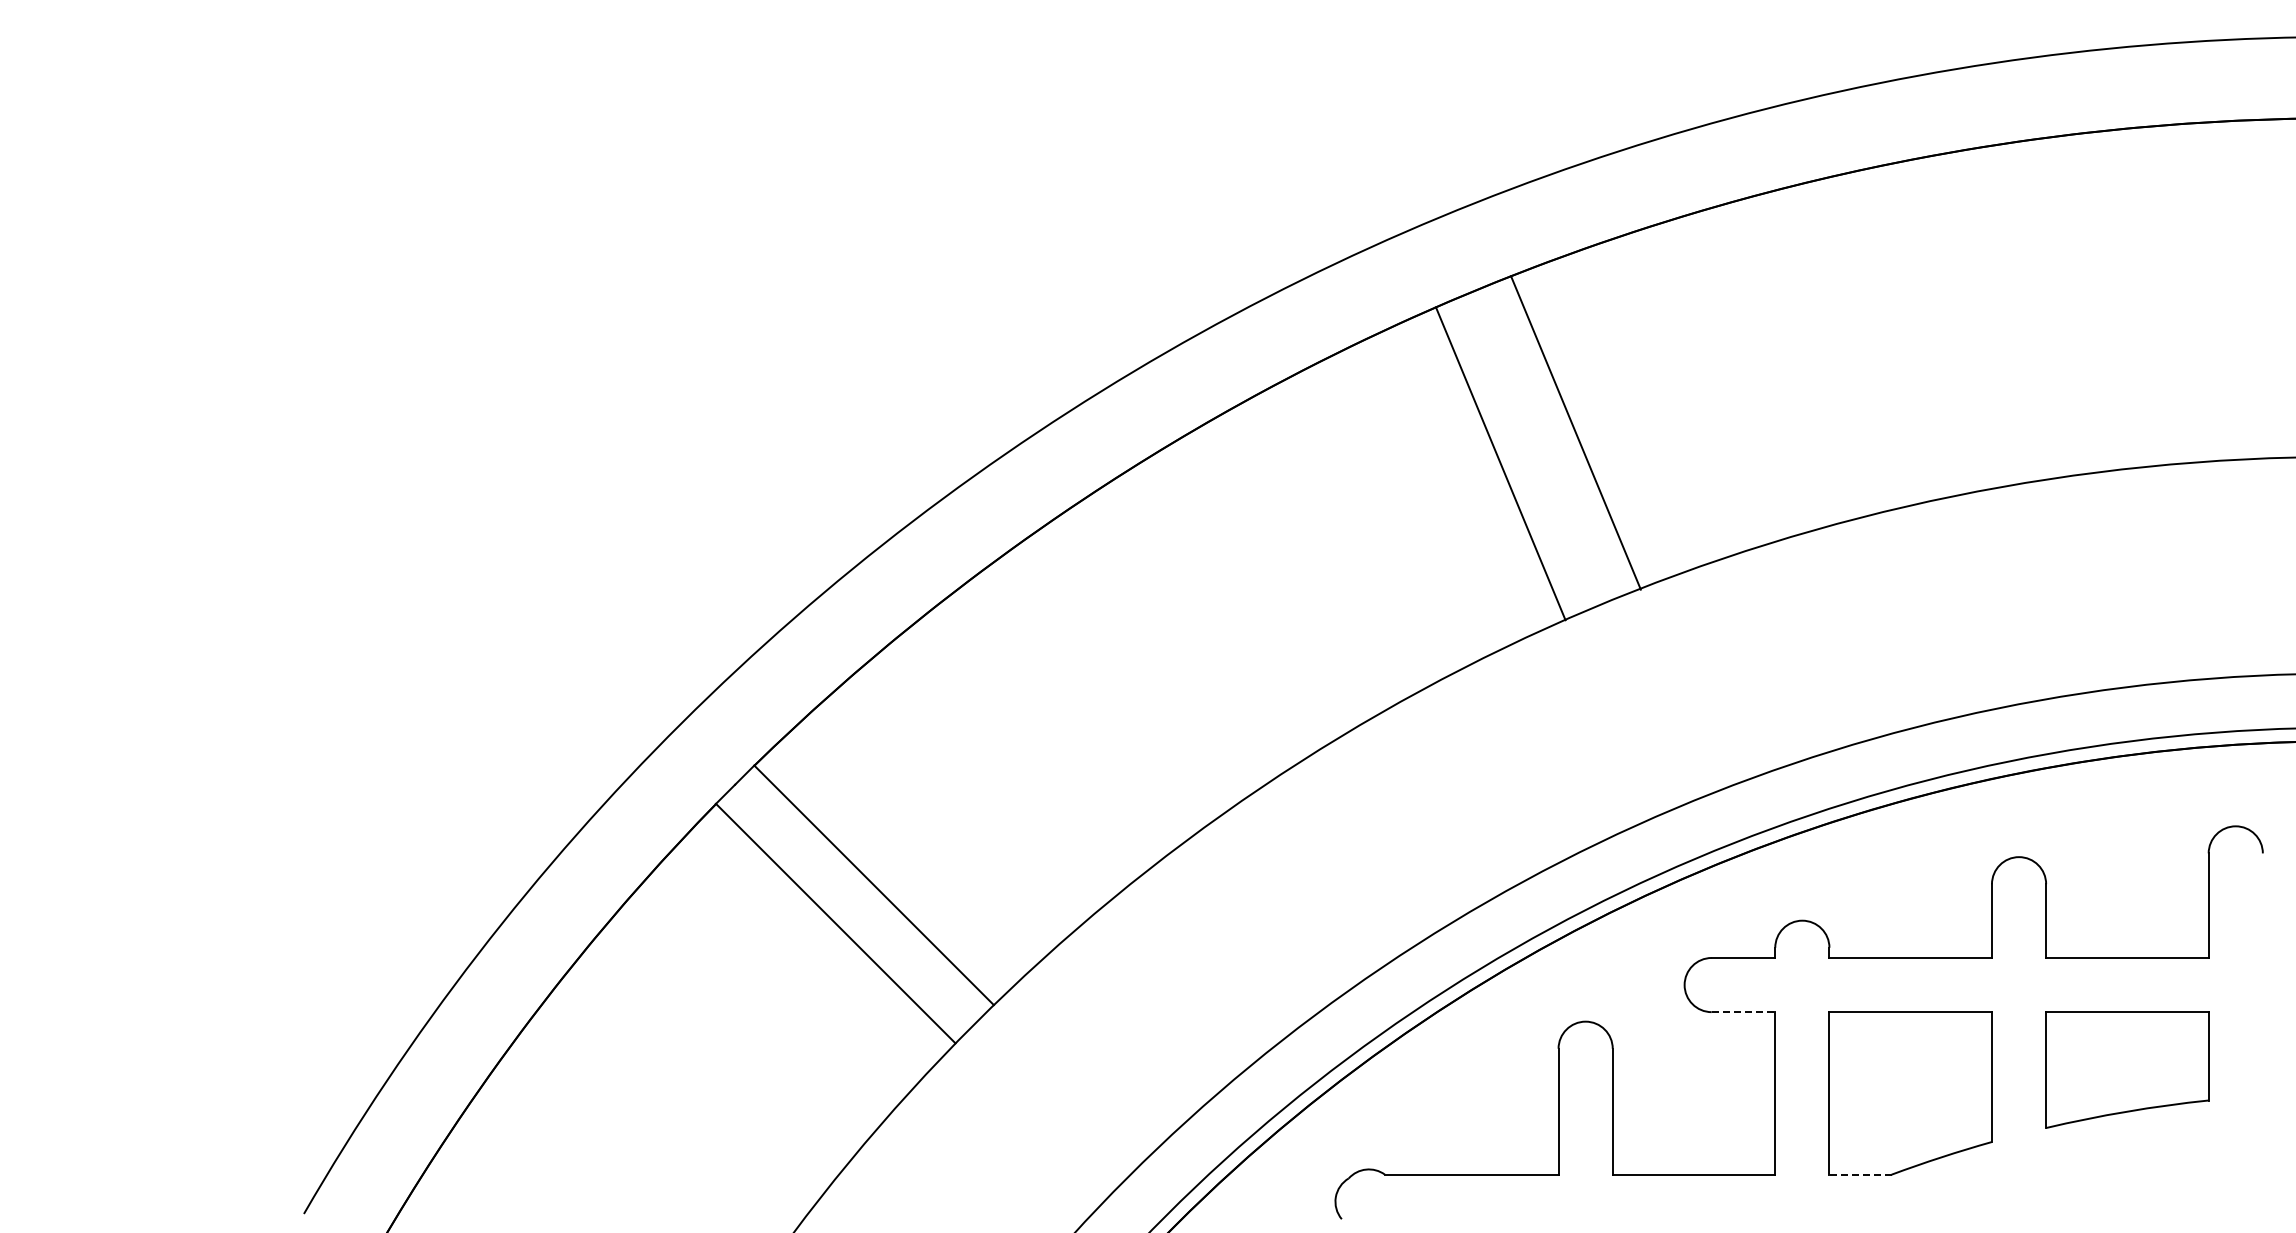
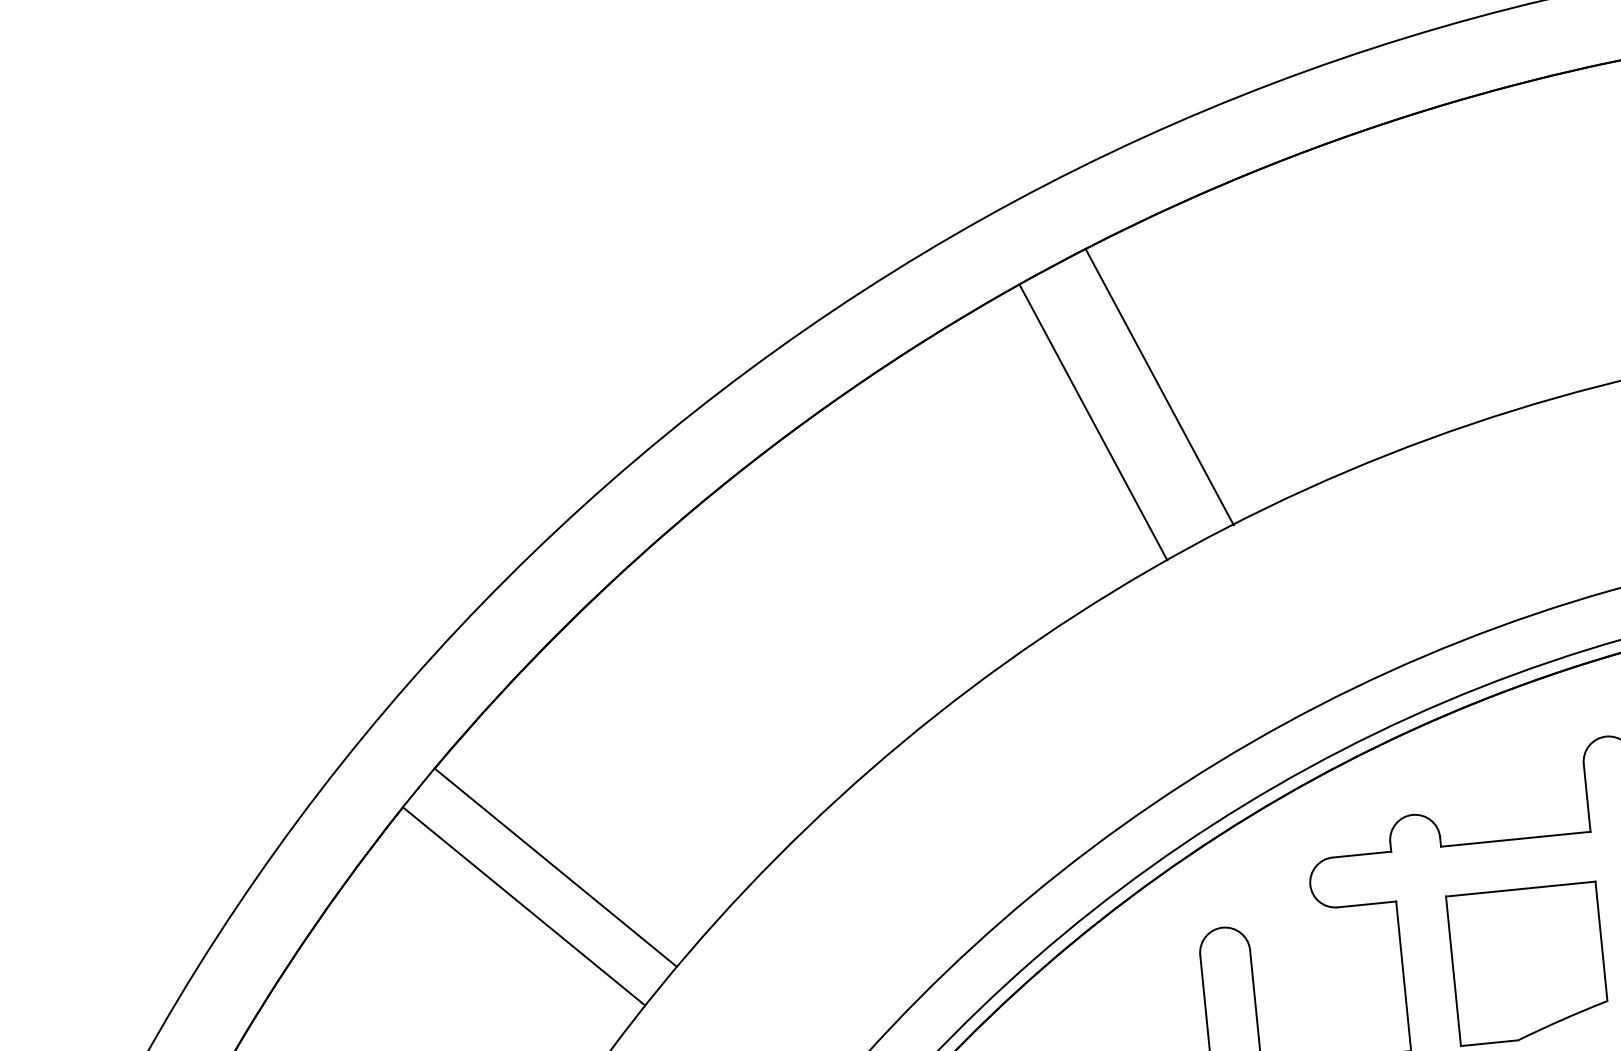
line: (1743, 1012) -> (1367, 904), dashed -> solid
line: (1860, 1174) -> (1489, 1043), dashed -> solid

